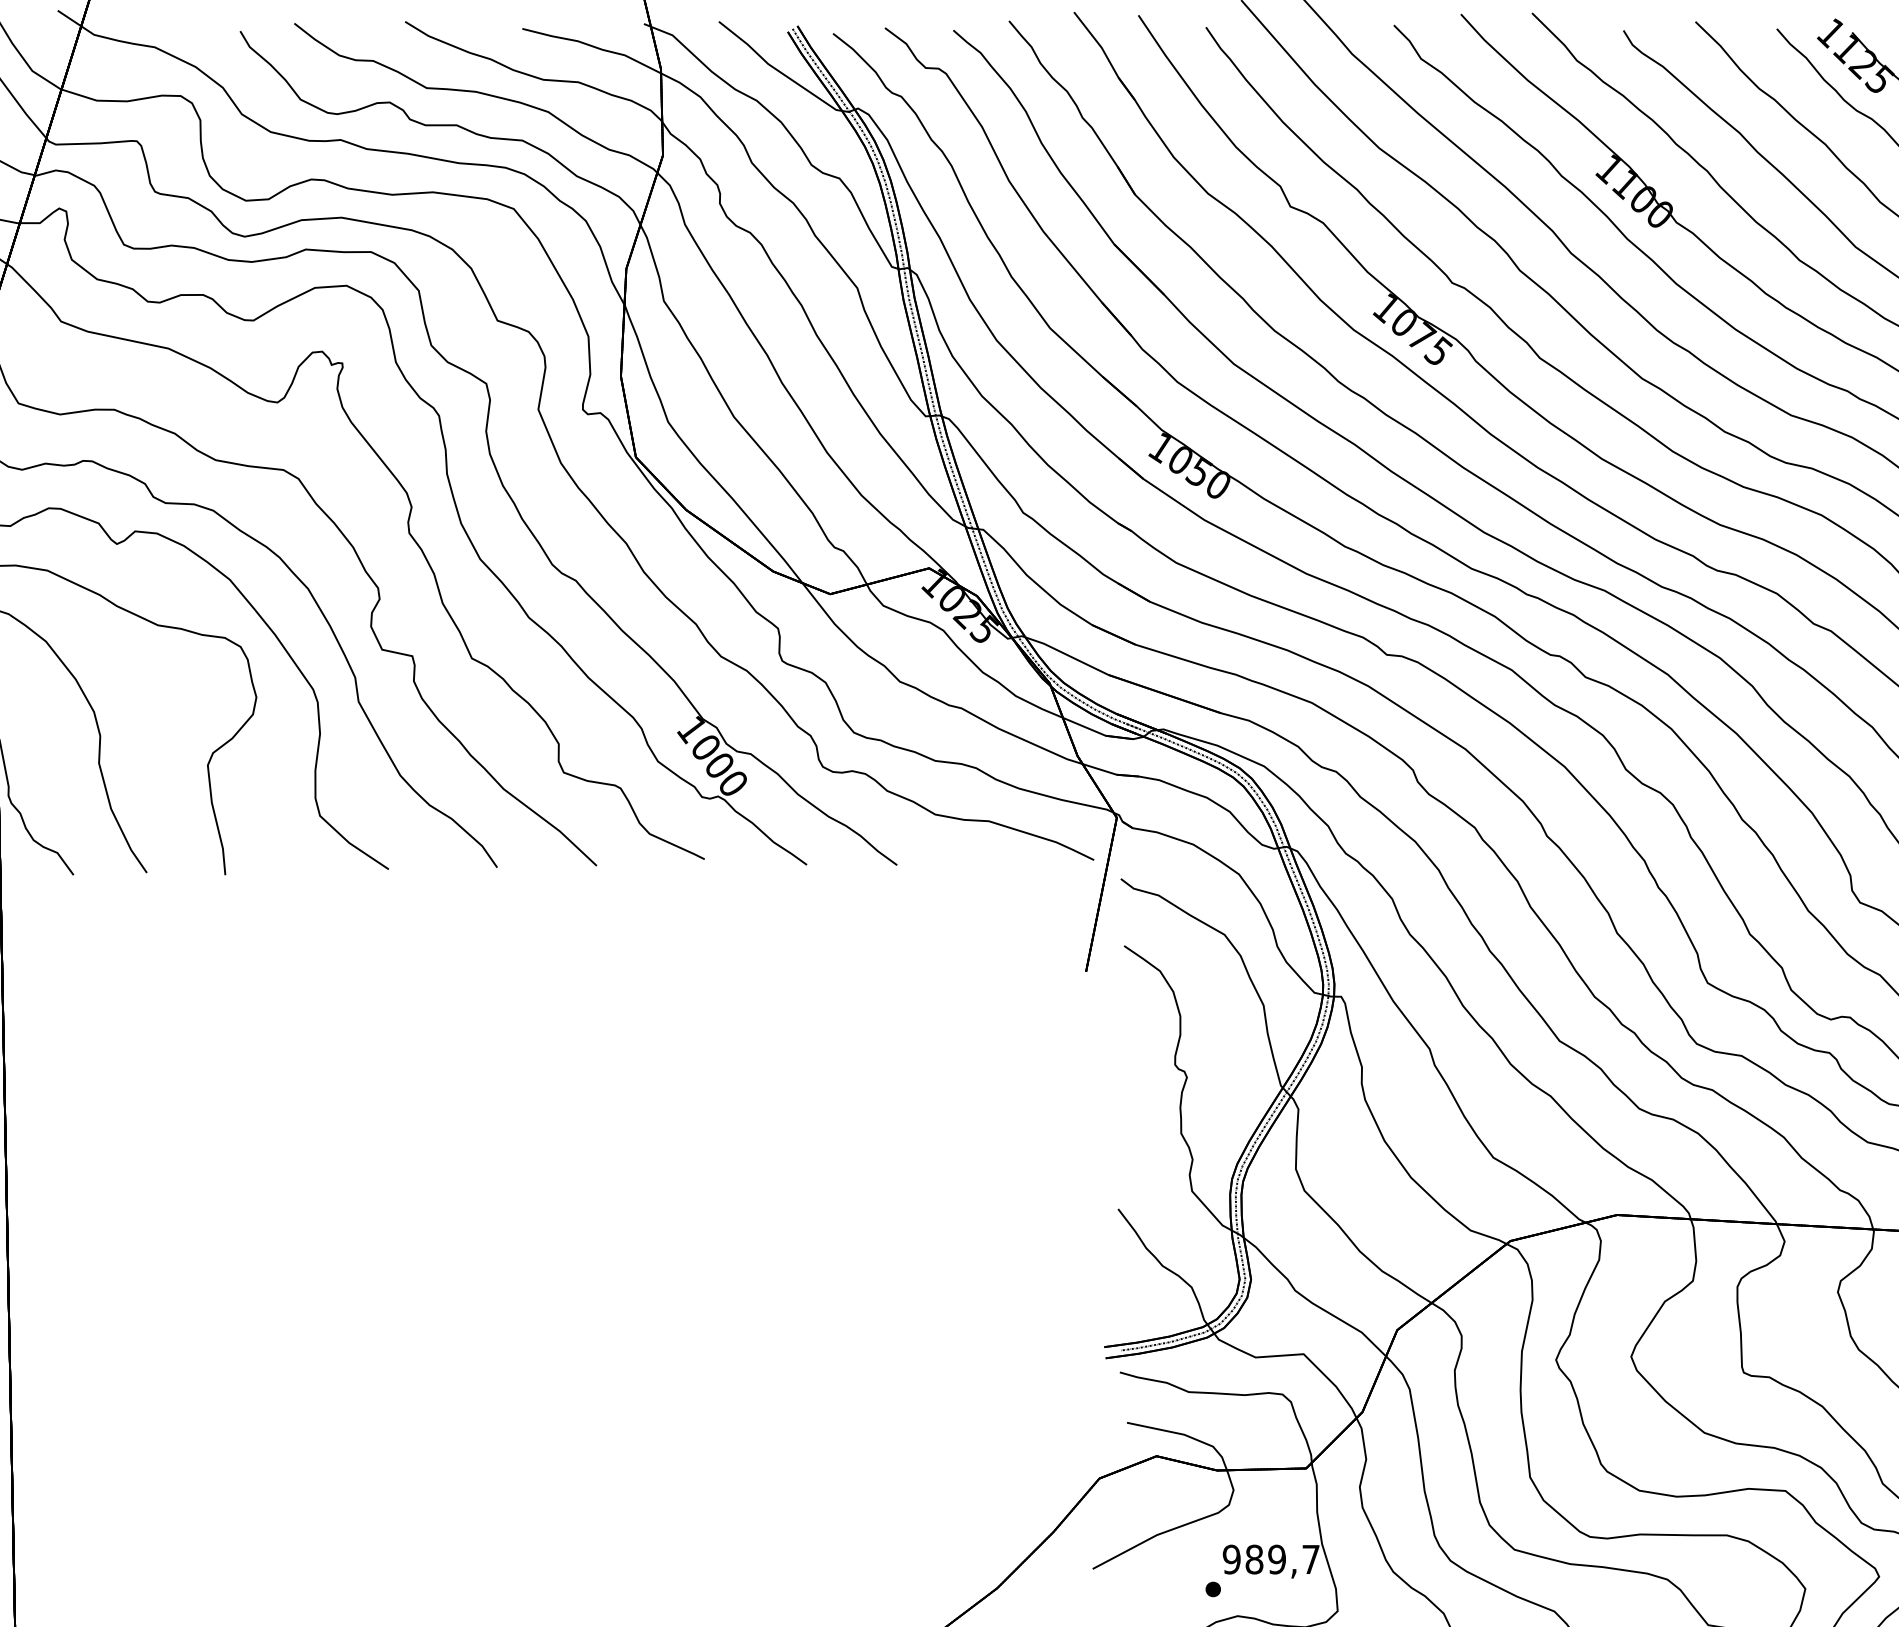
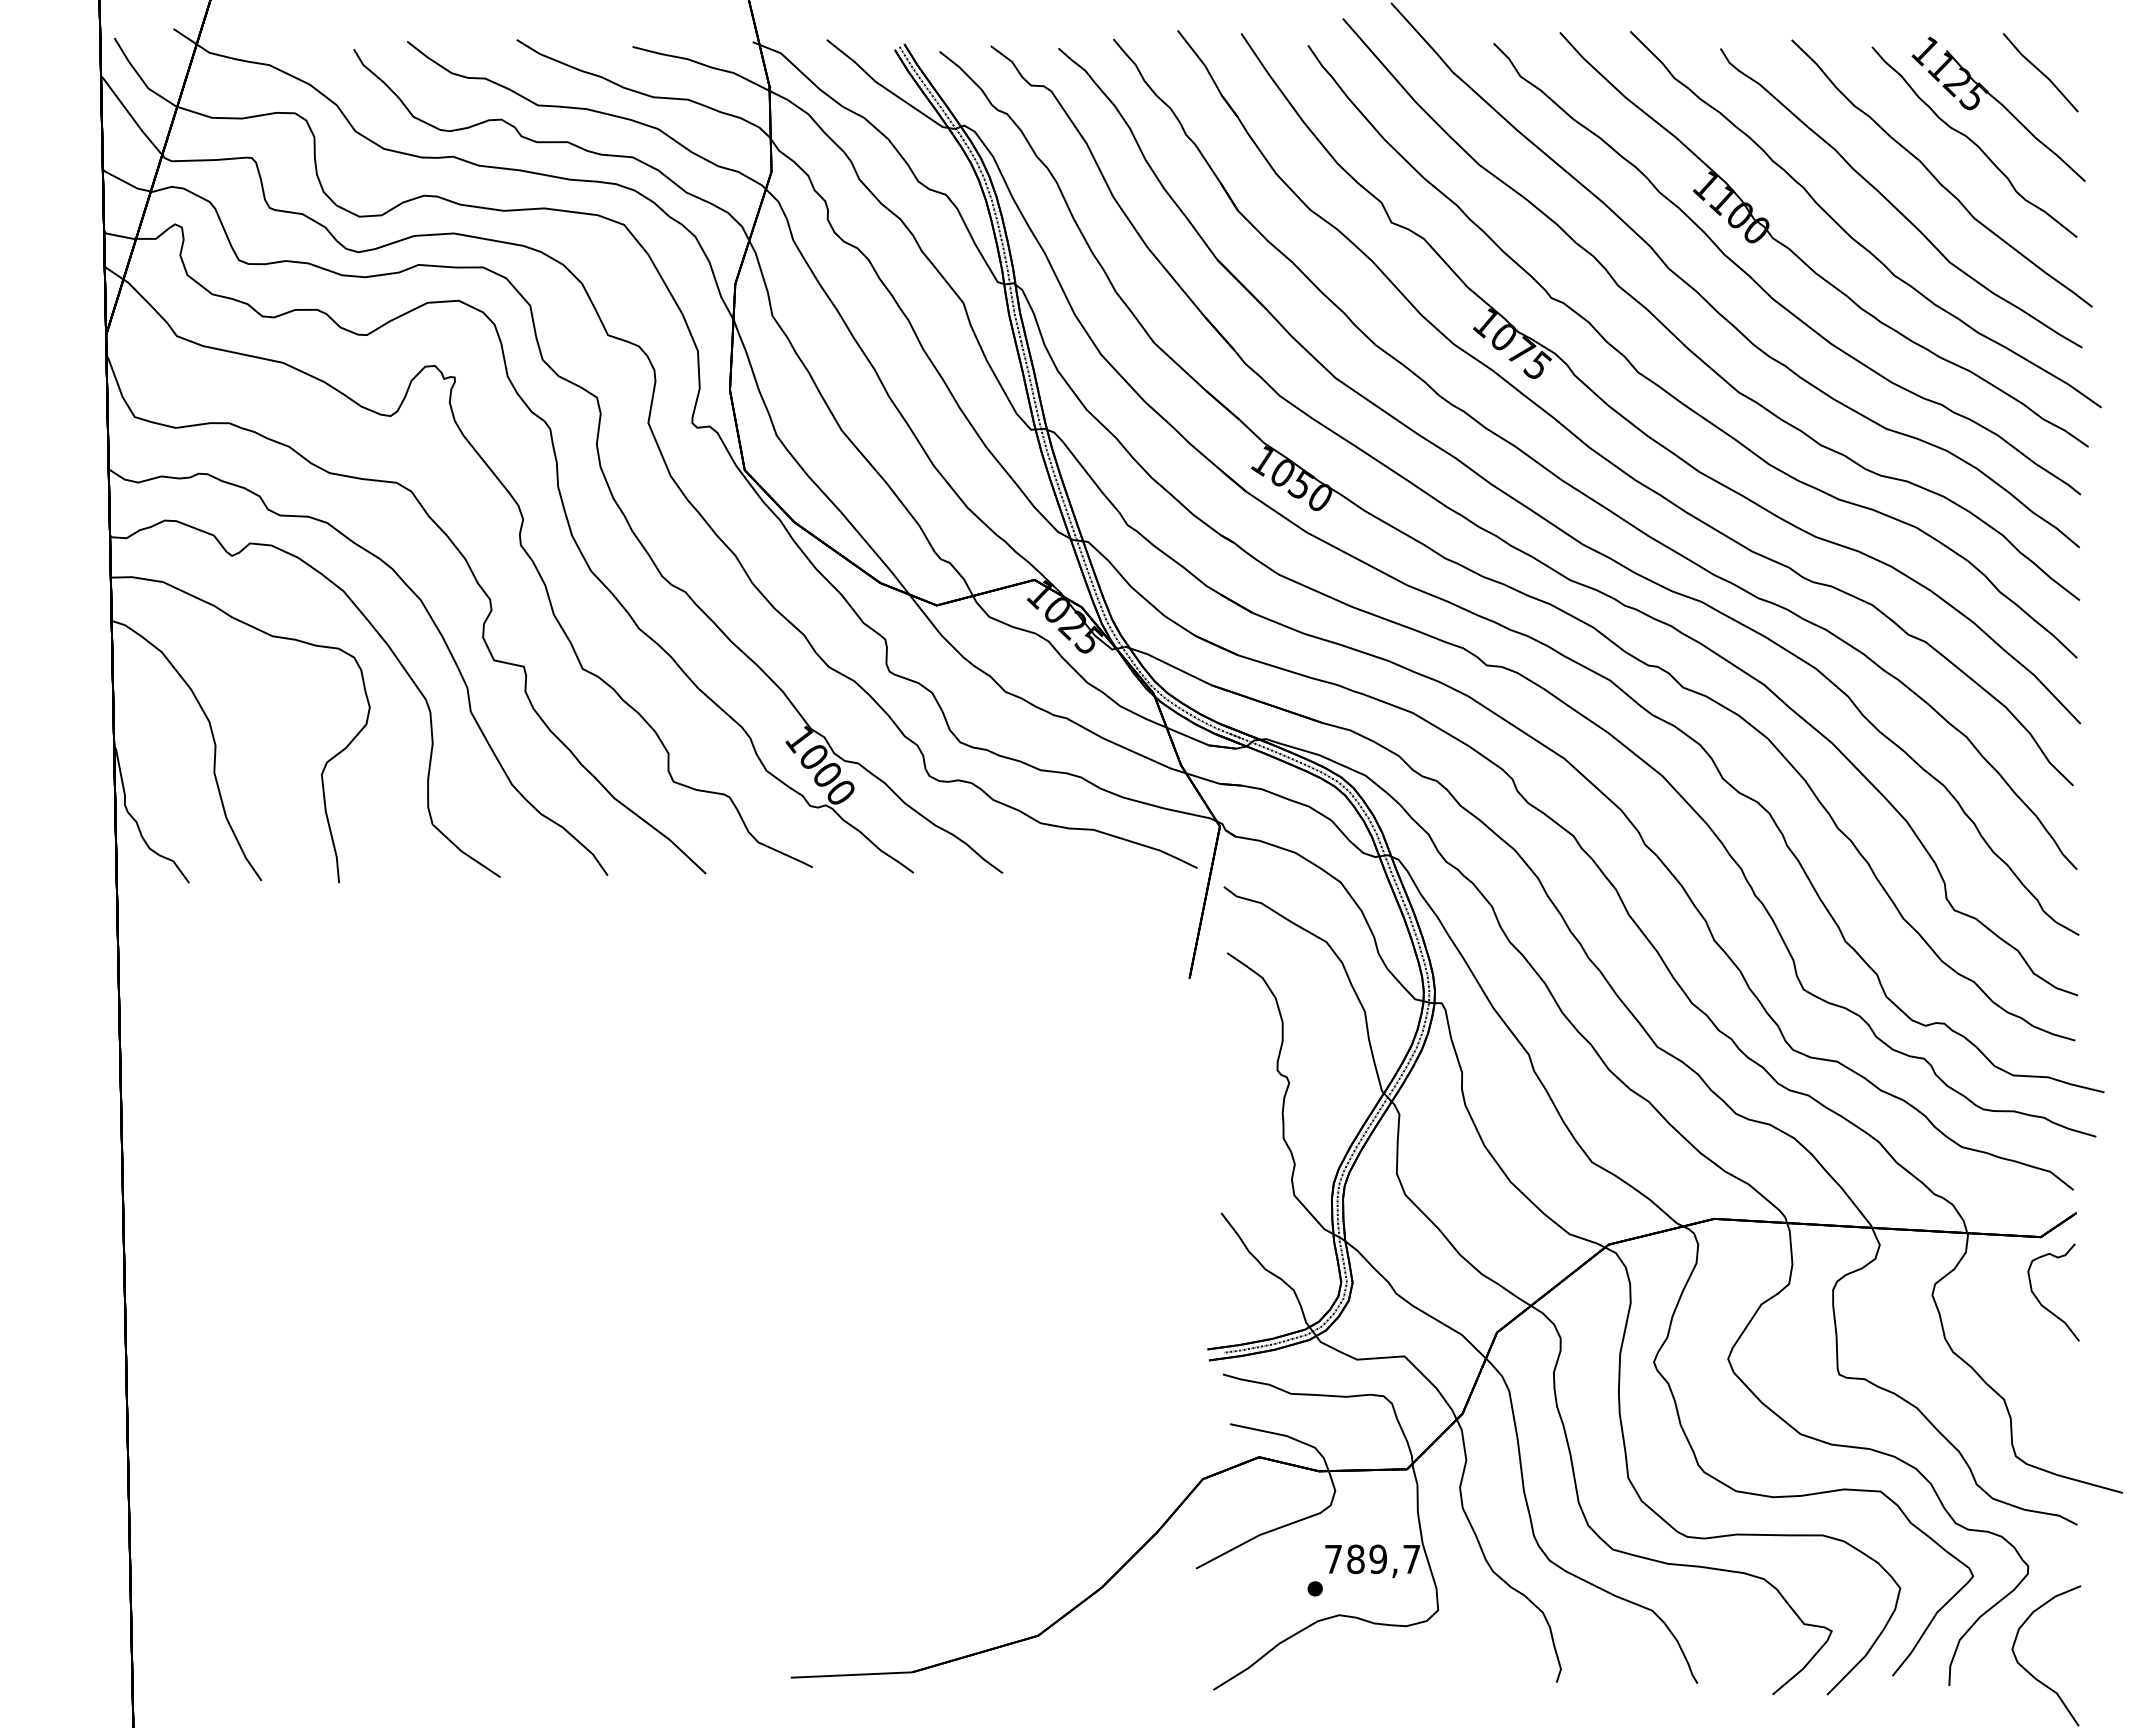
text: (1231, 1559) -> (1333, 1559), 989,7 -> 789,7

